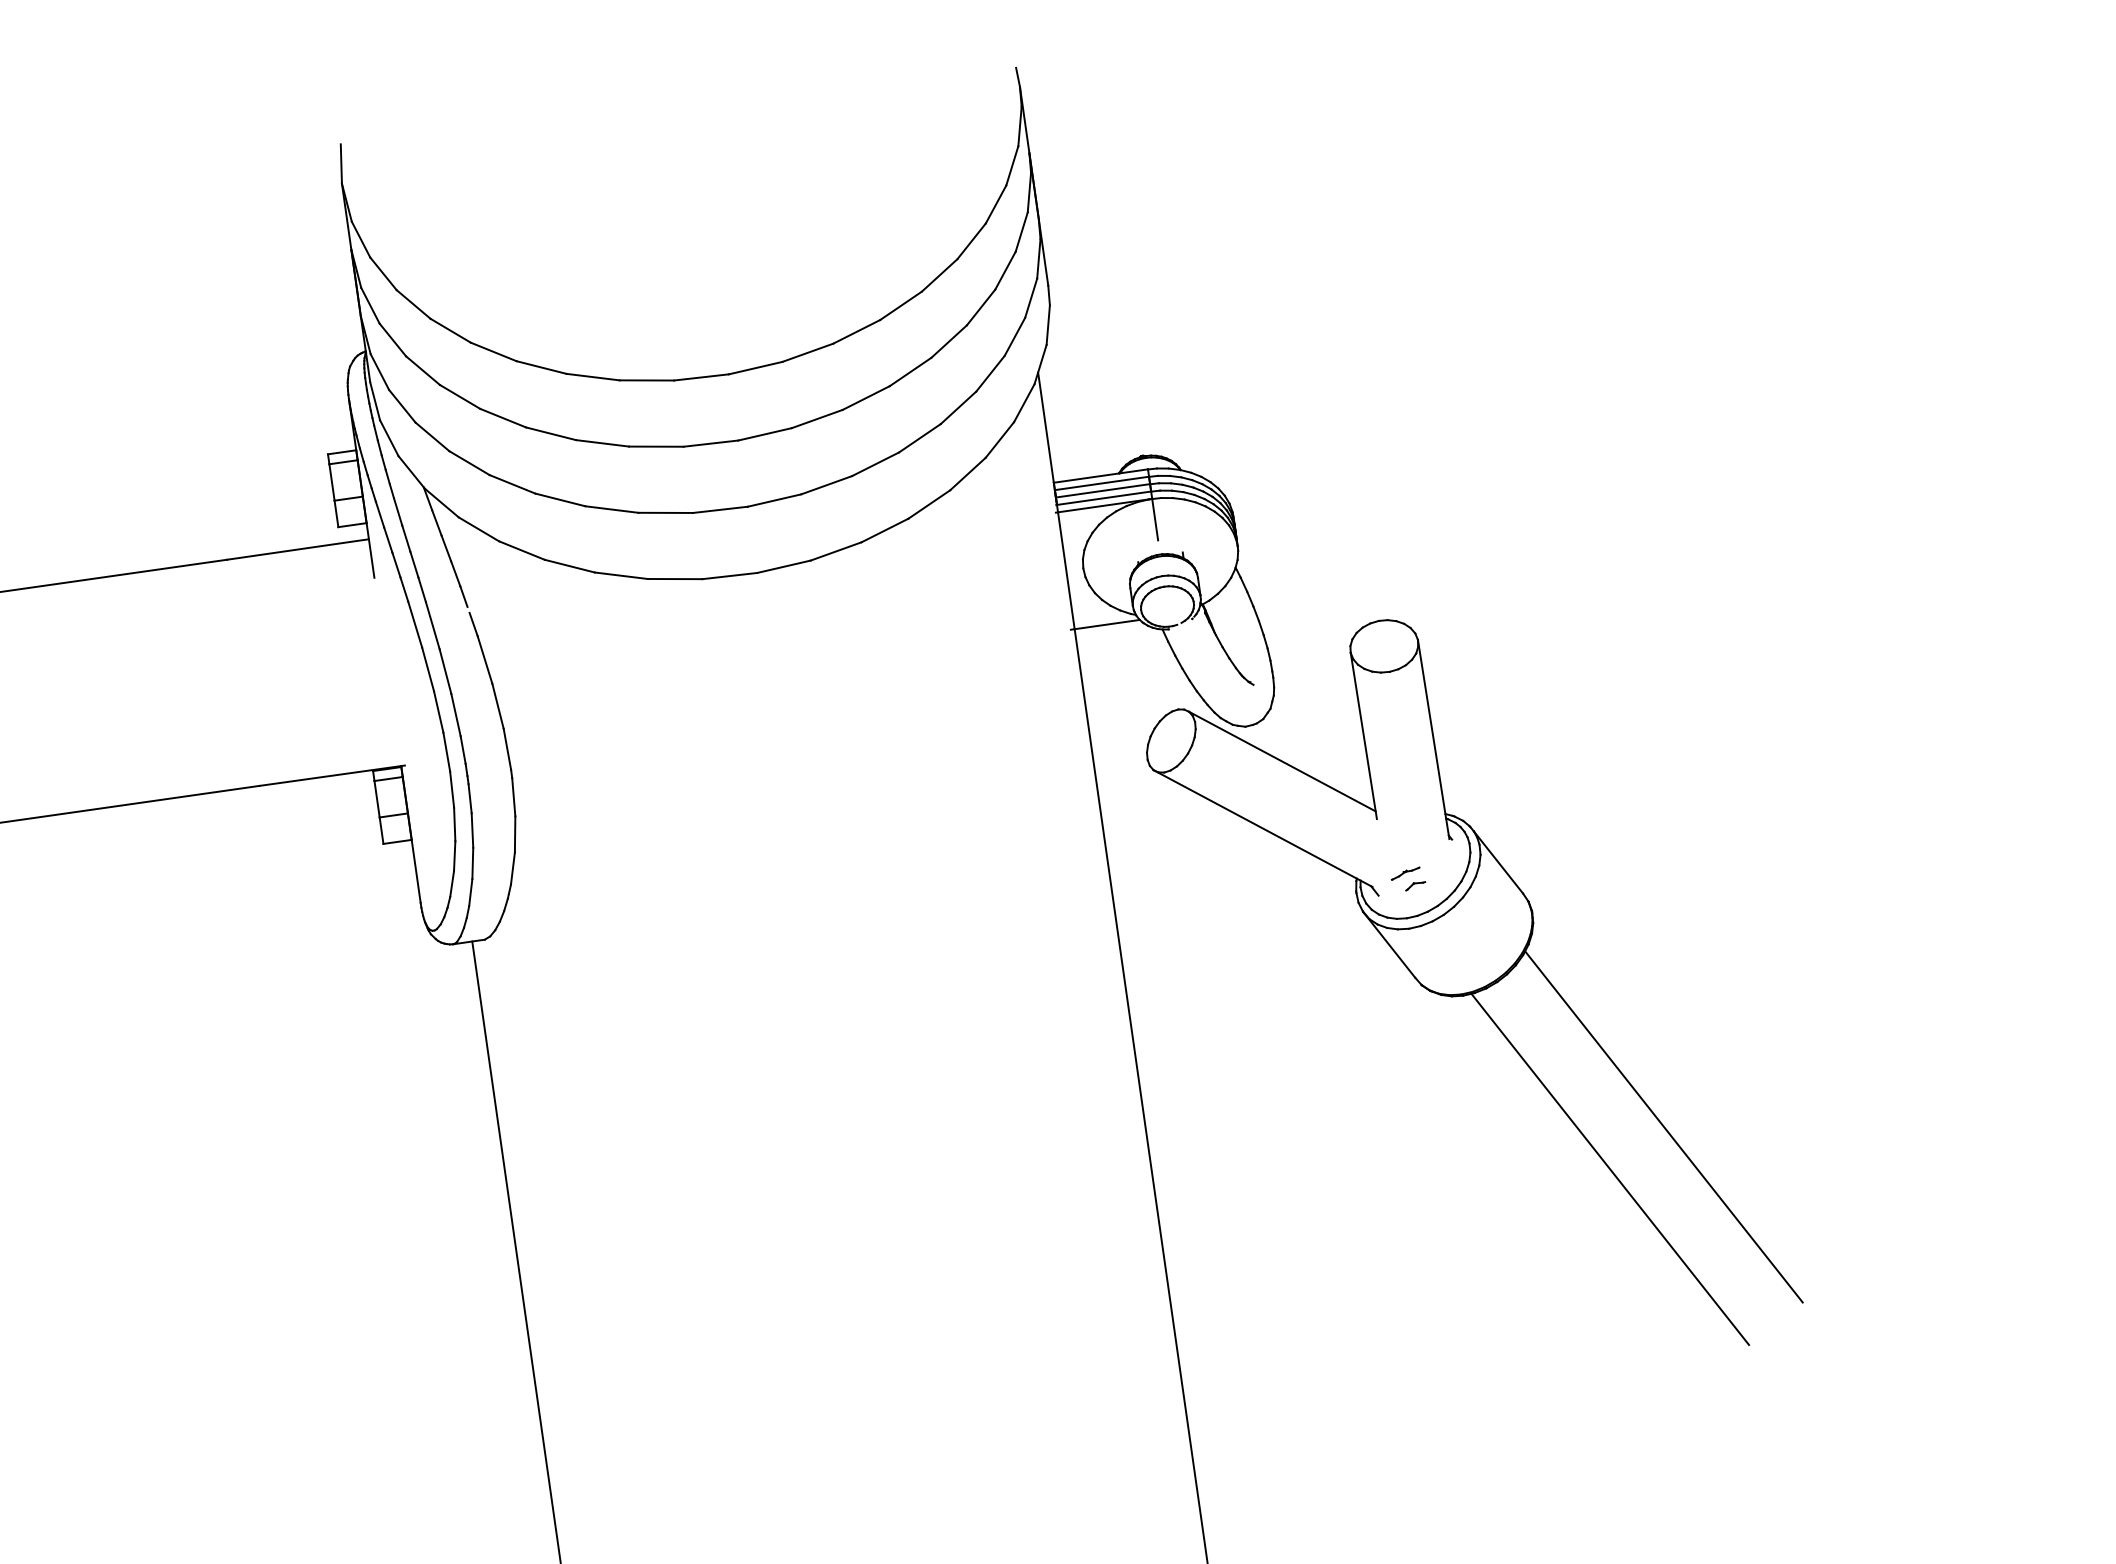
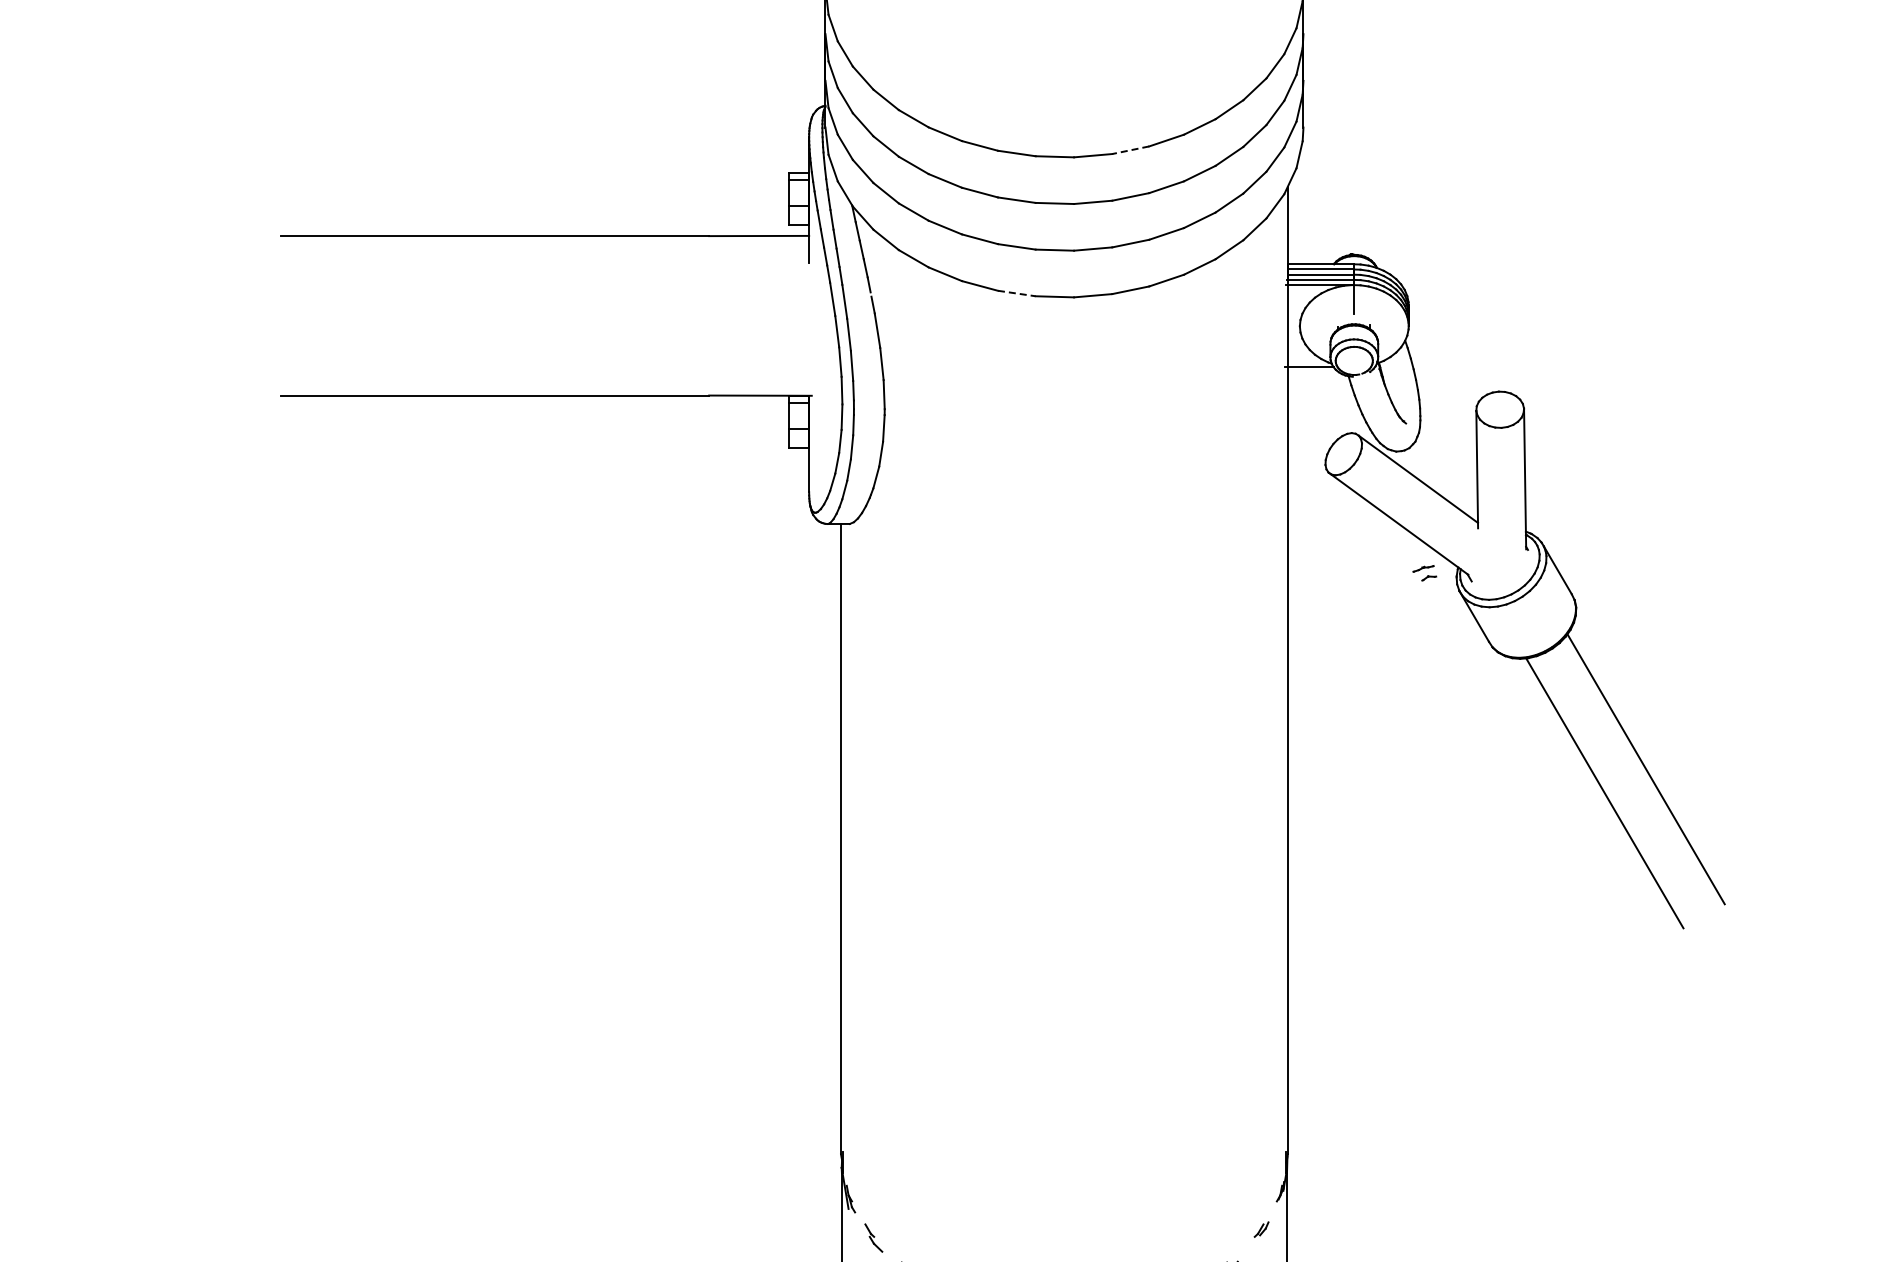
line: (807, 353) -> (1130, 150), solid -> dashed
line: (676, 578) -> (1017, 293), solid -> dashed
part: (1407, 880) -> (1424, 573), moved

